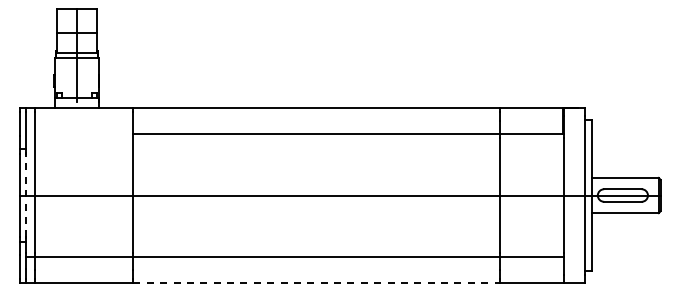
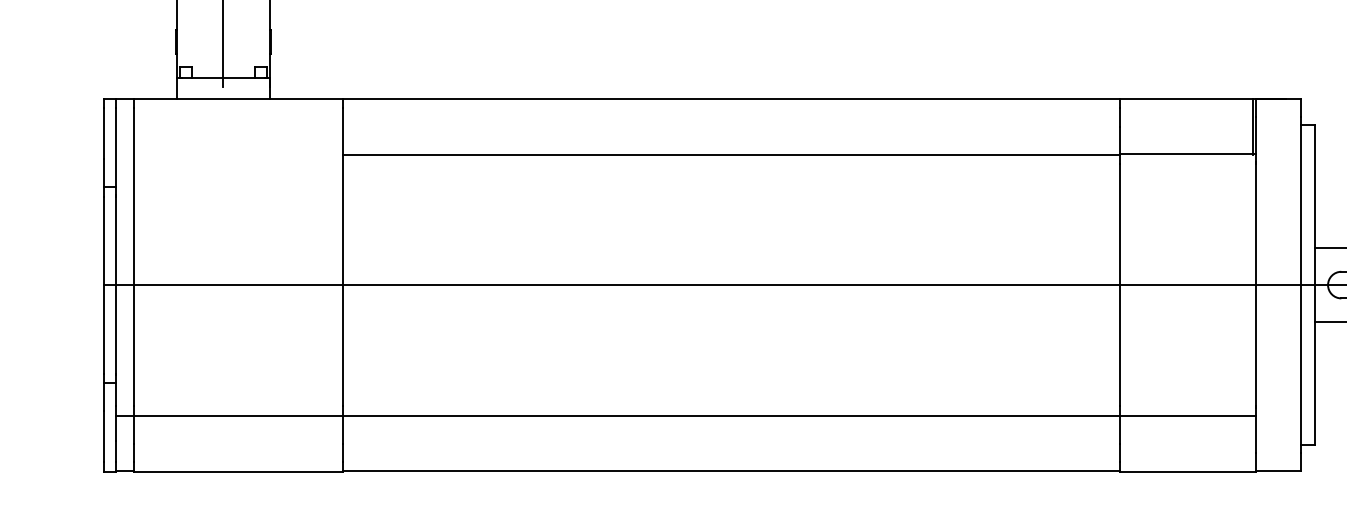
line: (26, 195) -> (116, 285), dashed -> solid
line: (317, 283) -> (733, 471), dashed -> solid

